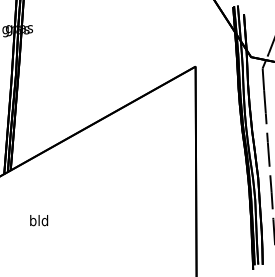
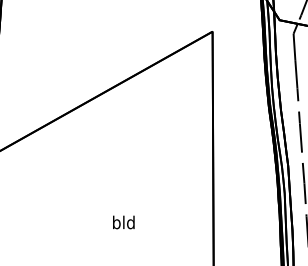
text: (39, 220) -> (124, 222), moved

